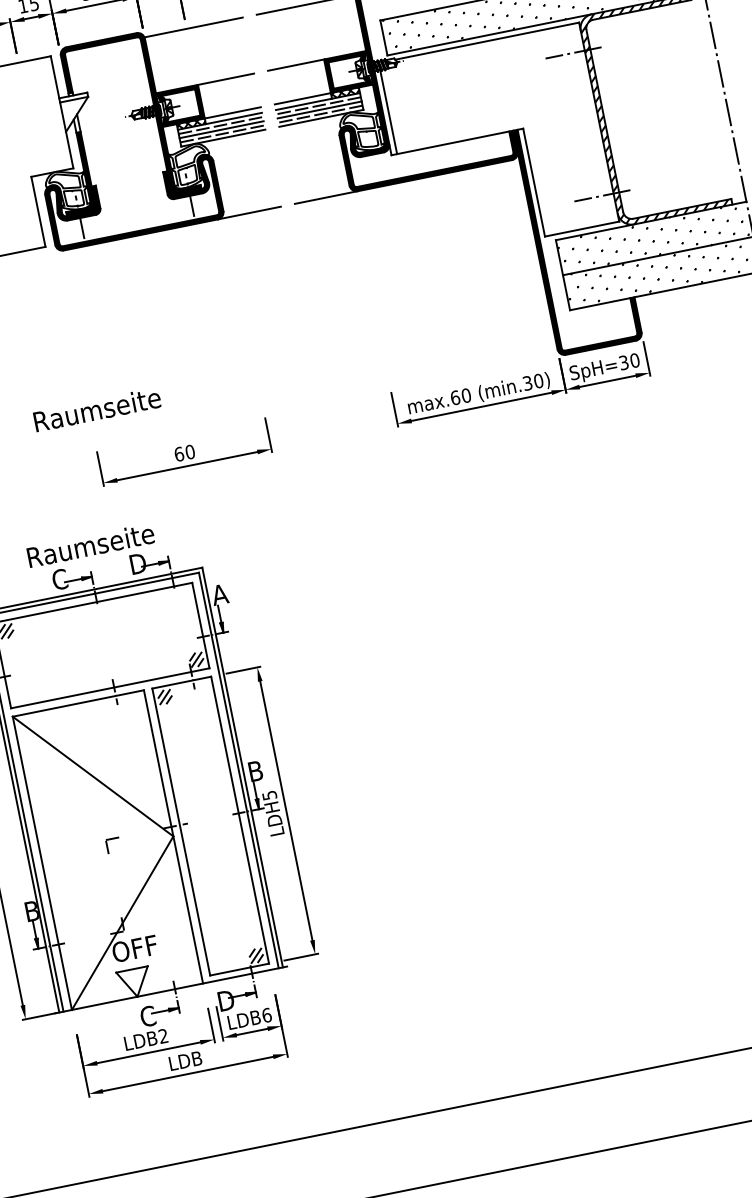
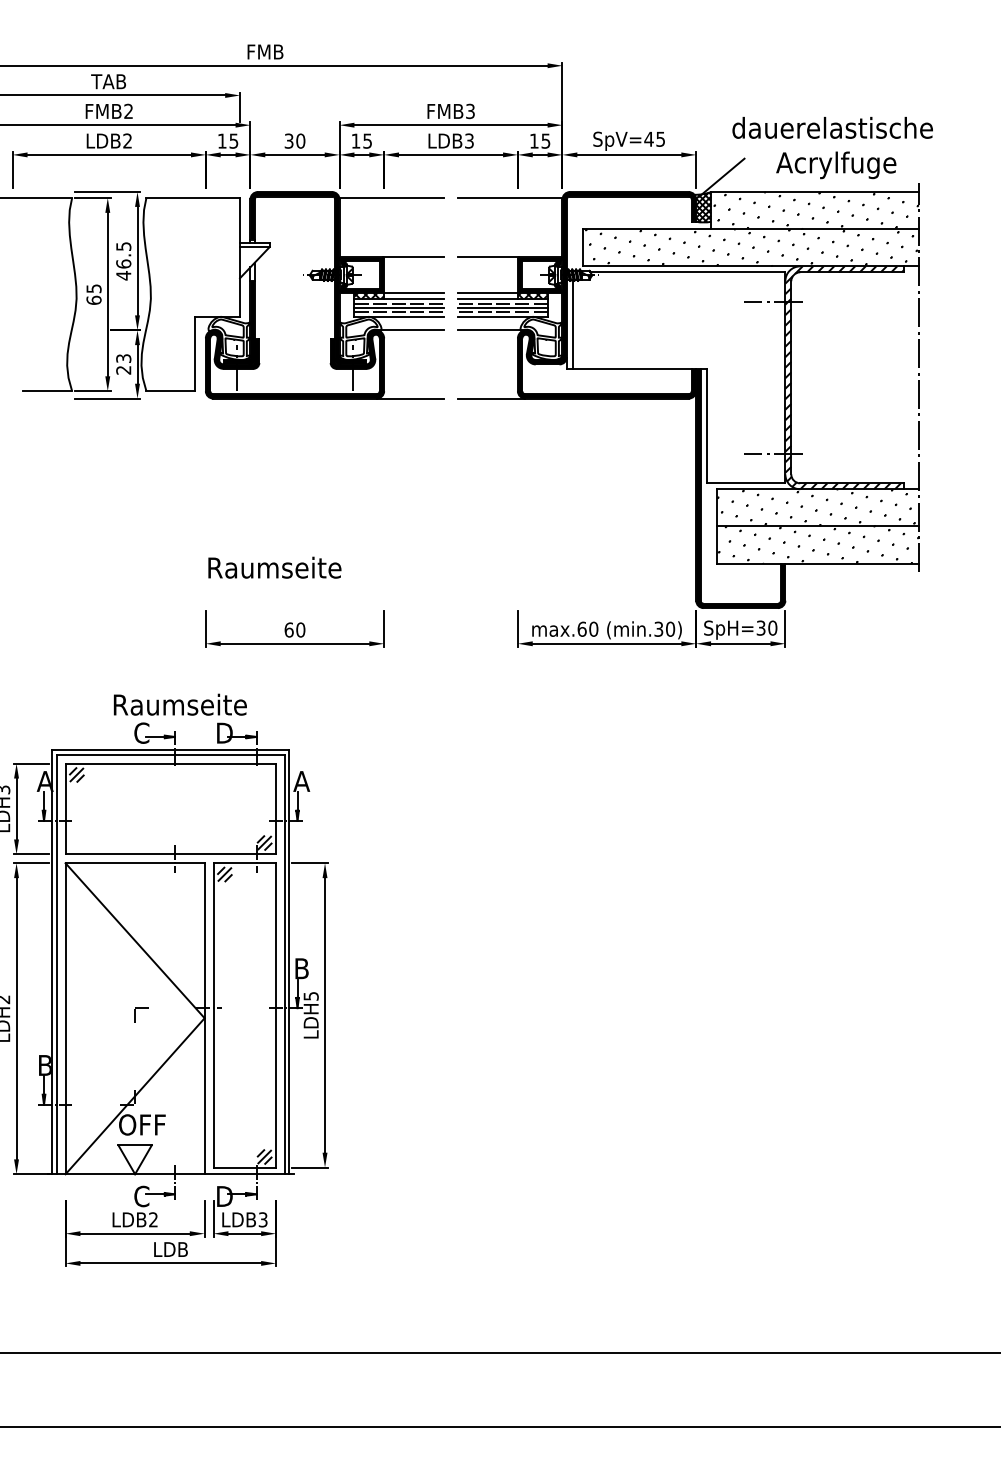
line: (314, 133) -> (492, 330), added
line: (235, 148) -> (409, 330), added
text: (96, 409) -> (274, 567), moved
text: (266, 1015) -> (262, 1219), LDB6 -> LDB3

